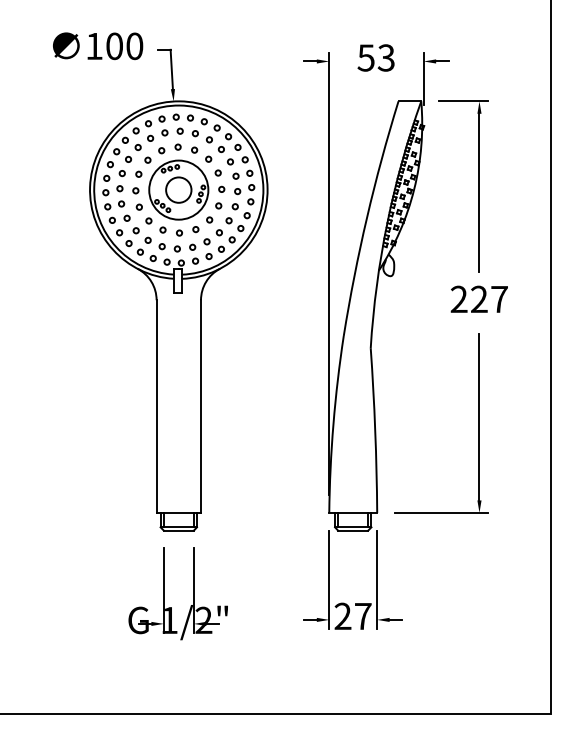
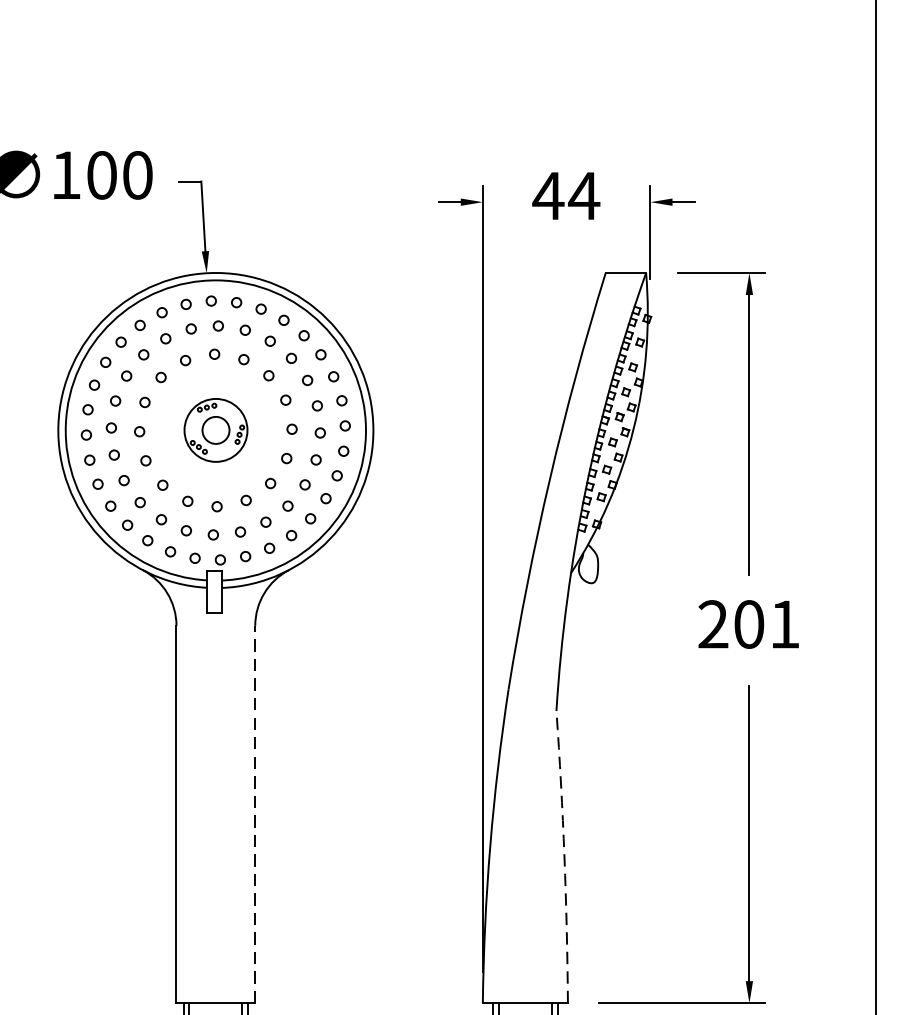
text: (376, 57) -> (566, 195), 53 -> 44
part: (178, 189) -> (215, 429), size x0.6
text: (489, 299) -> (767, 624), 227 -> 201
line: (201, 406) -> (256, 814), solid -> dashed
arc: (375, 430) -> (564, 857), solid -> dashed

